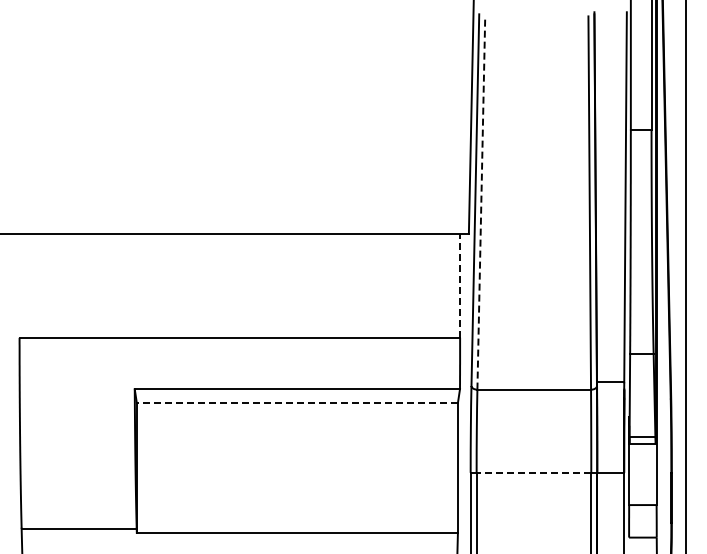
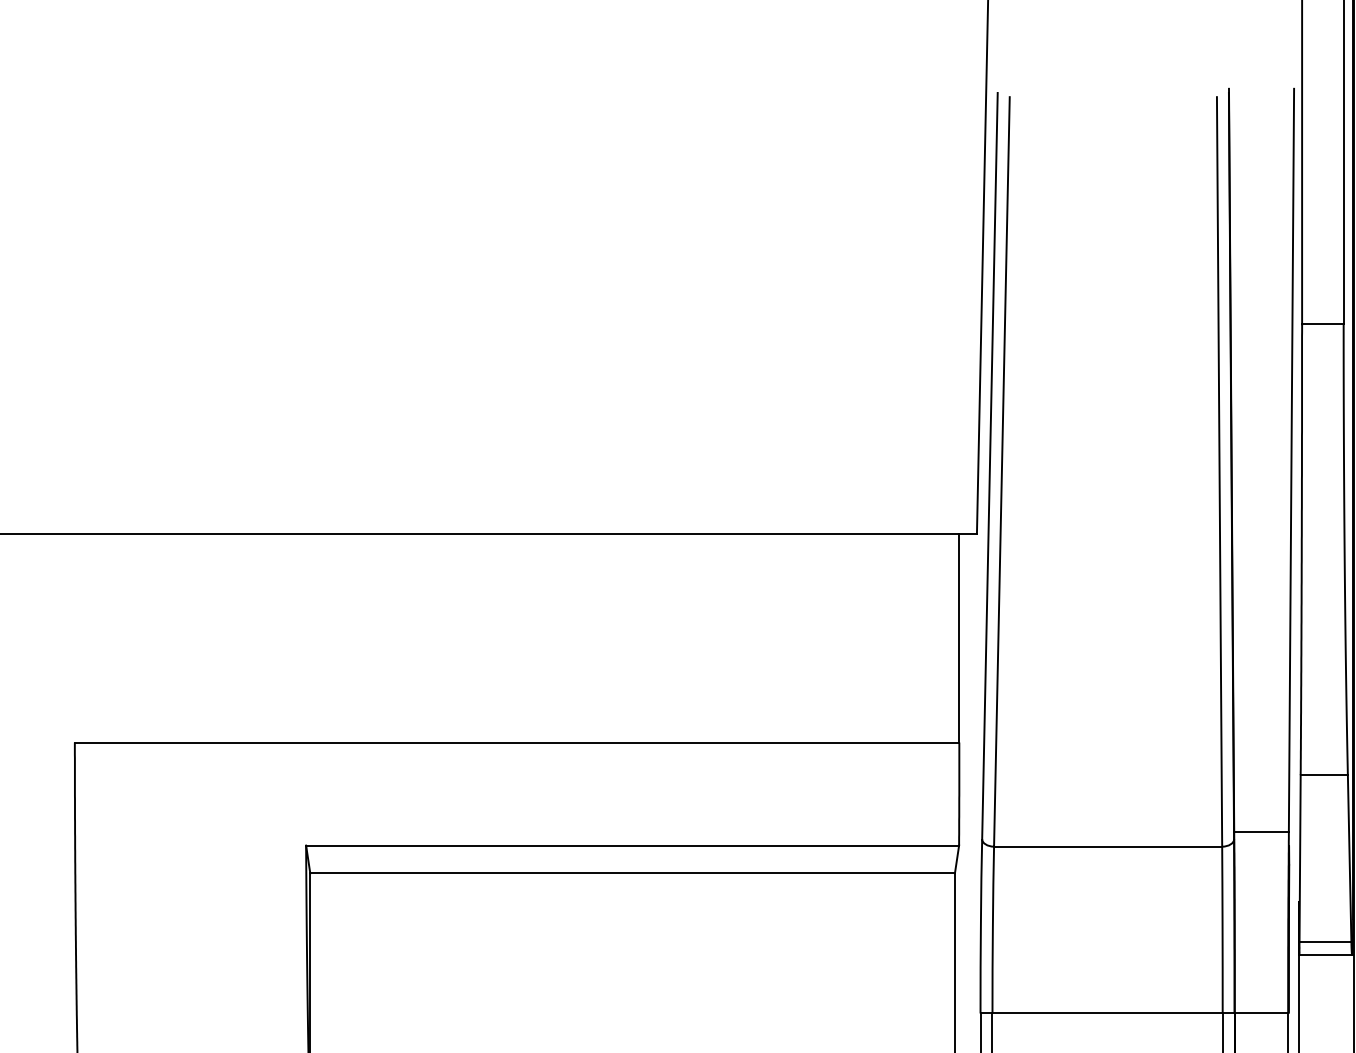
line: (481, 202) -> (1002, 470), dashed -> solid
line: (460, 285) -> (960, 637), dashed -> solid
line: (297, 402) -> (632, 872), dashed -> solid
line: (533, 472) -> (1106, 1012), dashed -> solid

